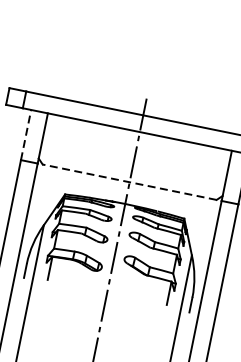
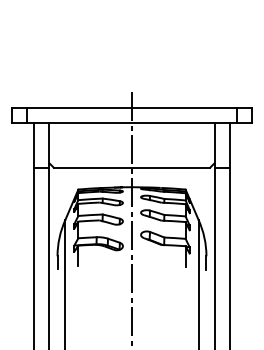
line: (26, 135) -> (34, 145), dashed -> solid
line: (129, 181) -> (131, 167), dashed -> solid

